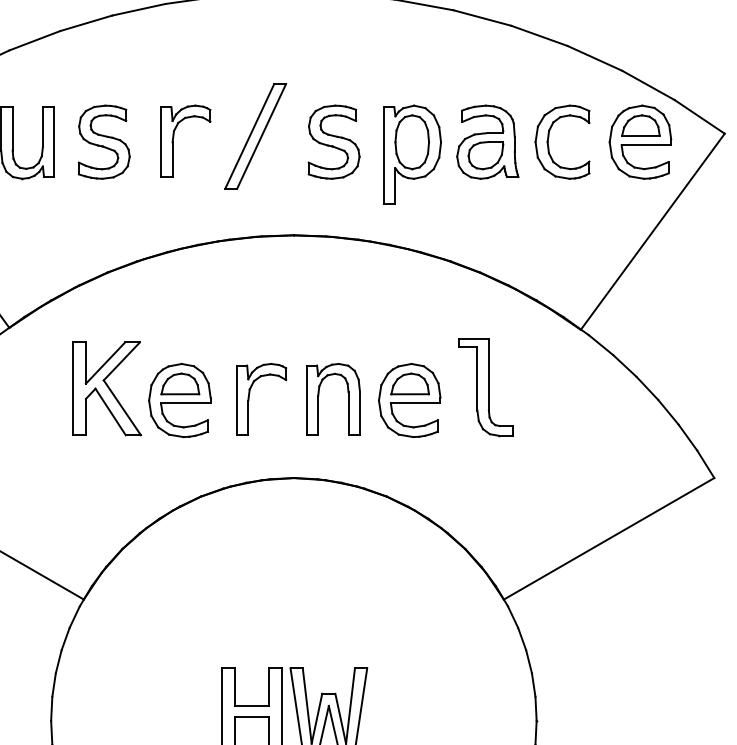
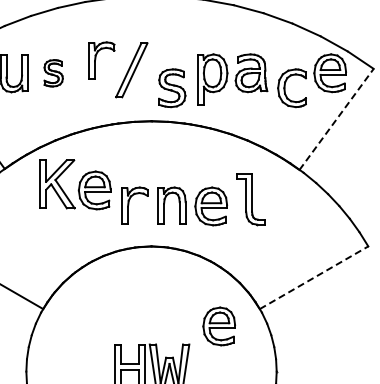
part: (185, 140) -> (101, 60), moved
part: (103, 142) -> (53, 73), size x0.7
part: (334, 142) -> (172, 88), moved
part: (561, 142) -> (291, 88), moved
line: (652, 231) -> (336, 119), solid -> dashed
part: (142, 388) -> (75, 184), moved
line: (609, 538) -> (314, 277), solid -> dashed
part: (423, 633) -> (218, 326), added

